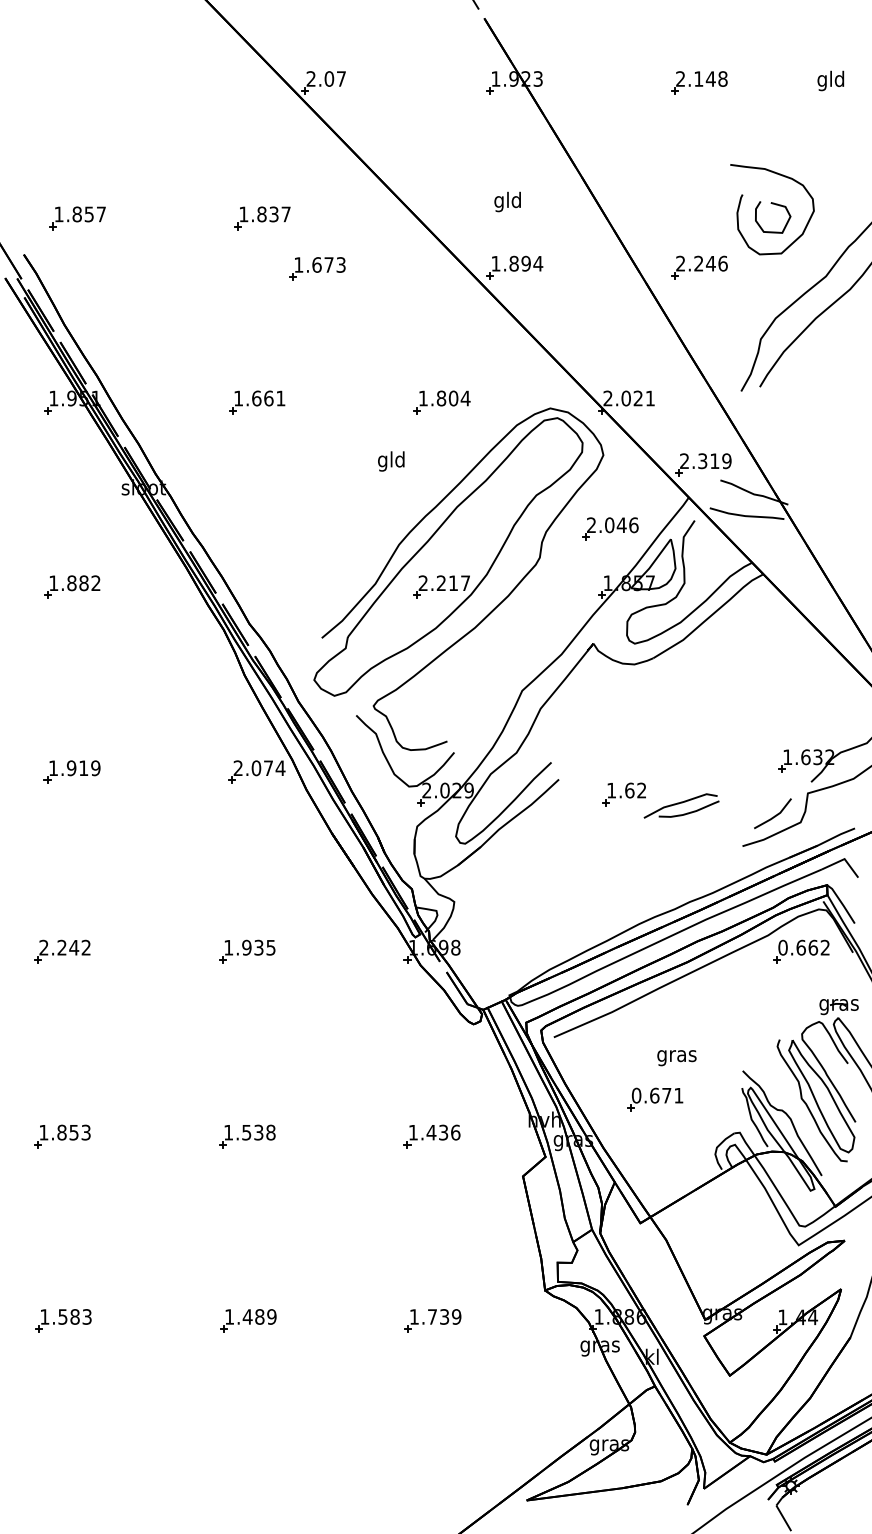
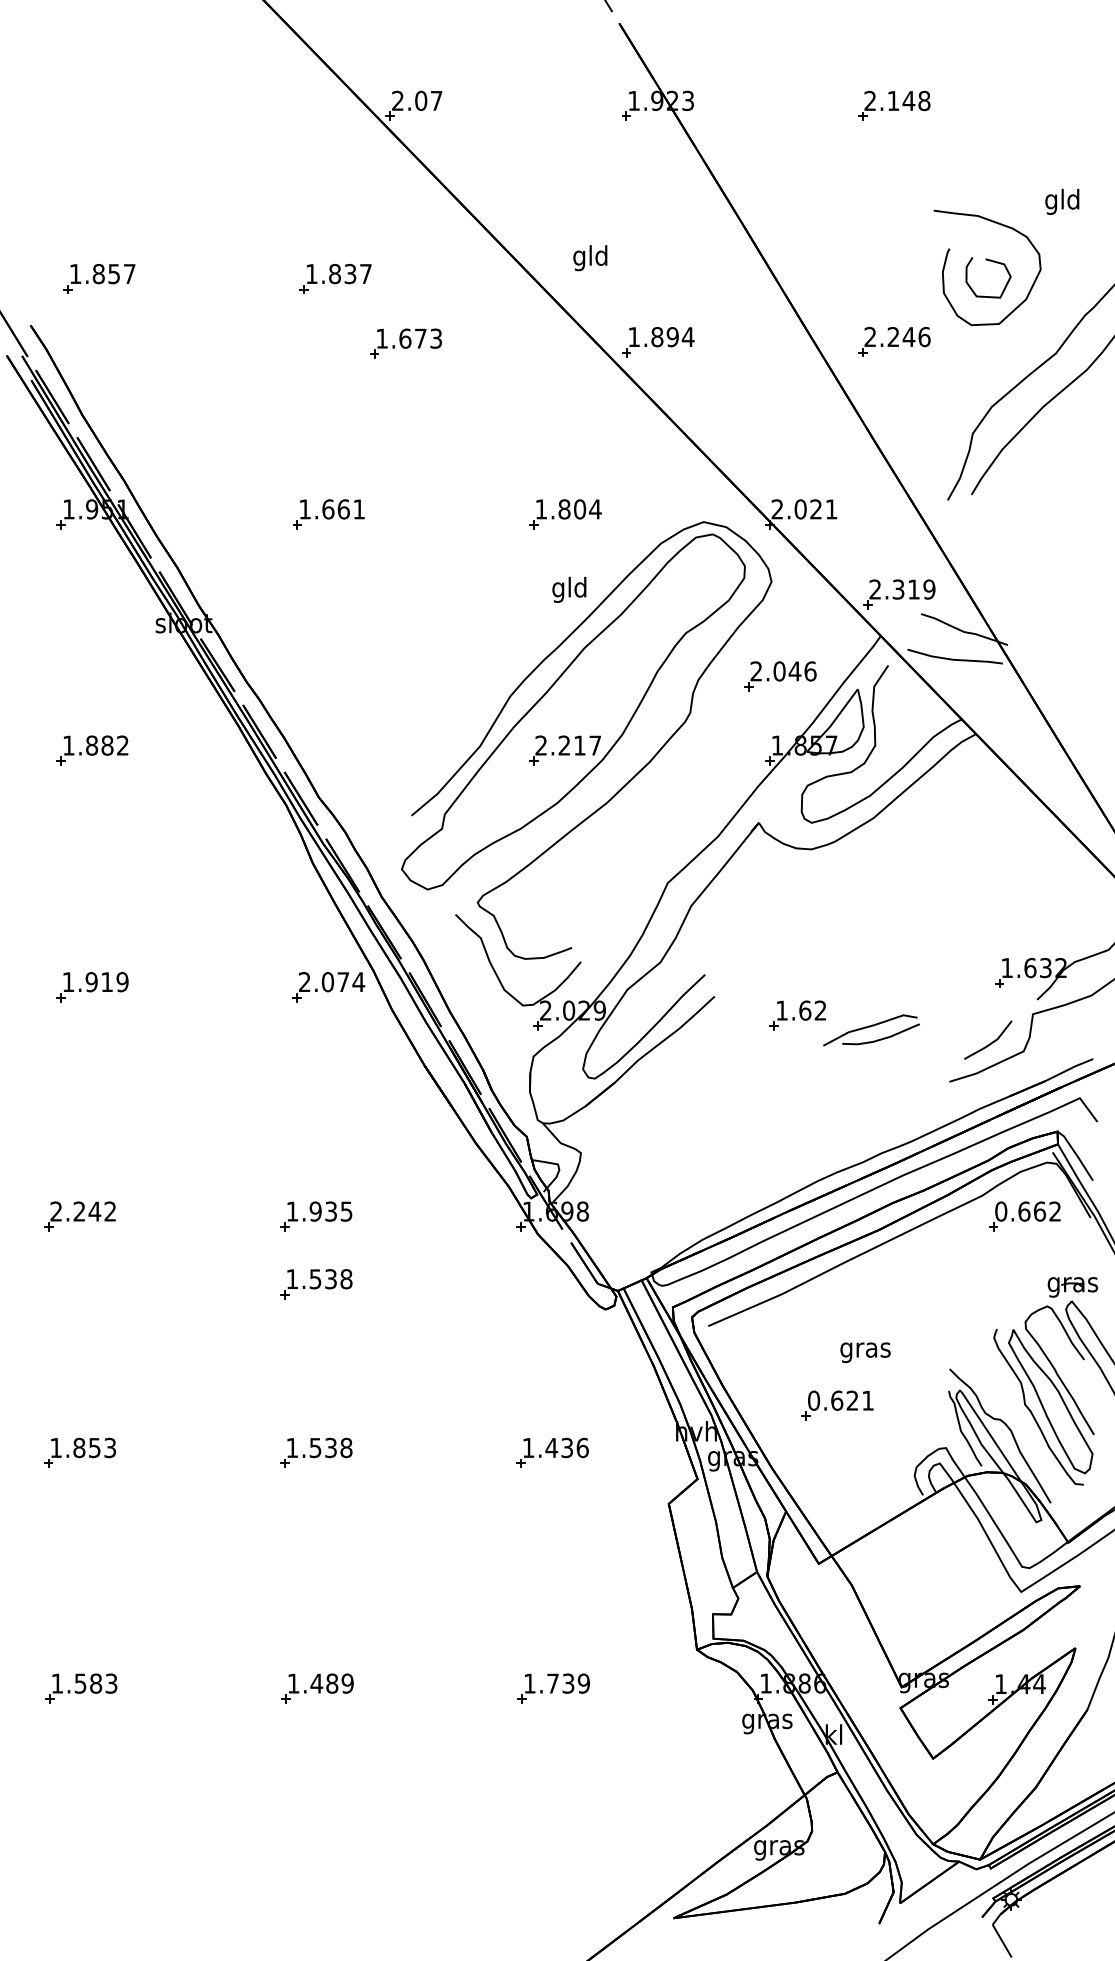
text: (830, 80) -> (1061, 201), moved
text: (507, 201) -> (590, 257), moved
text: (391, 461) -> (569, 589), moved
part: (247, 1004) -> (316, 1284), added
text: (666, 1095) -> (852, 1400), 0.671 -> 0.621

